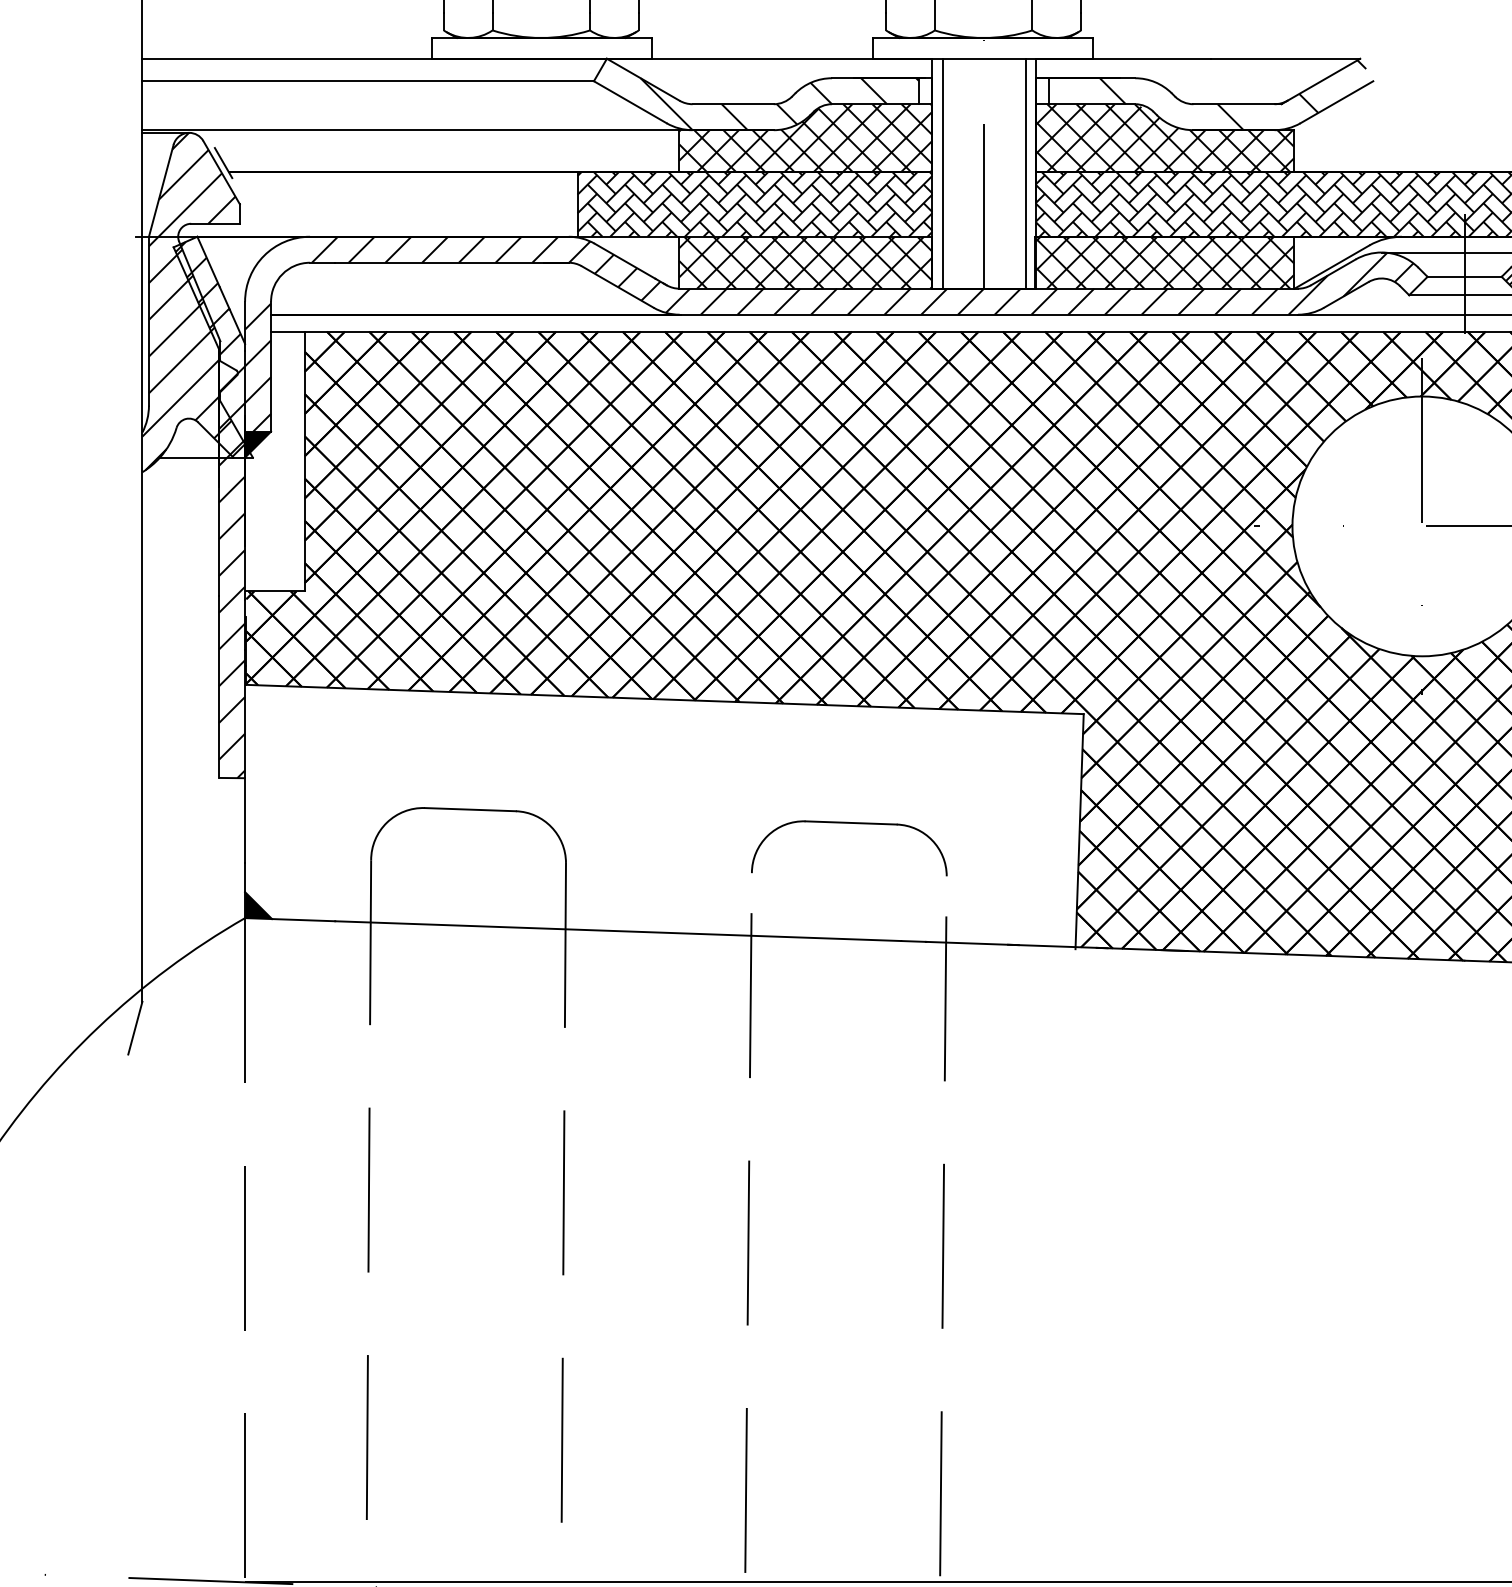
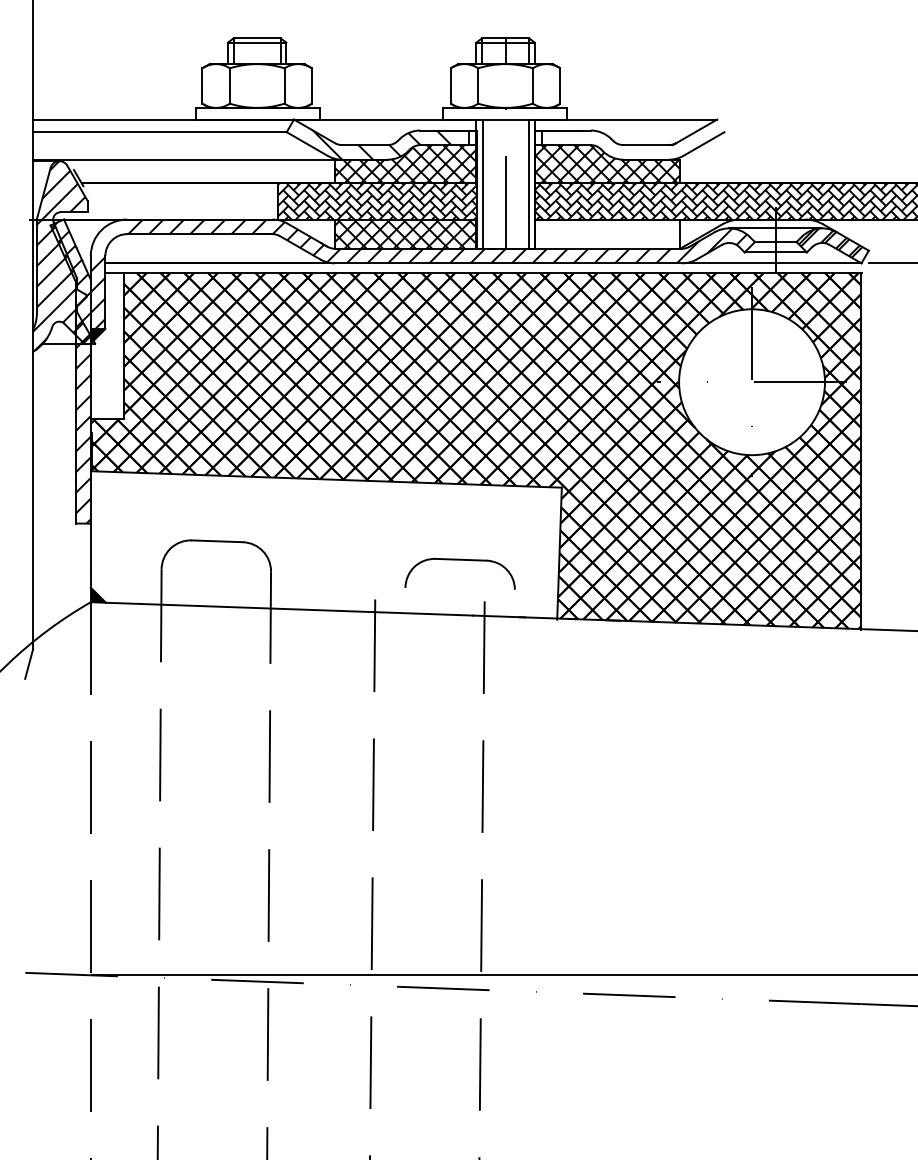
hatch: (1232, 94) -> (645, 139), removed
hatch: (1165, 261) -> (607, 233), removed
part: (848, 824) -> (459, 560), moved

